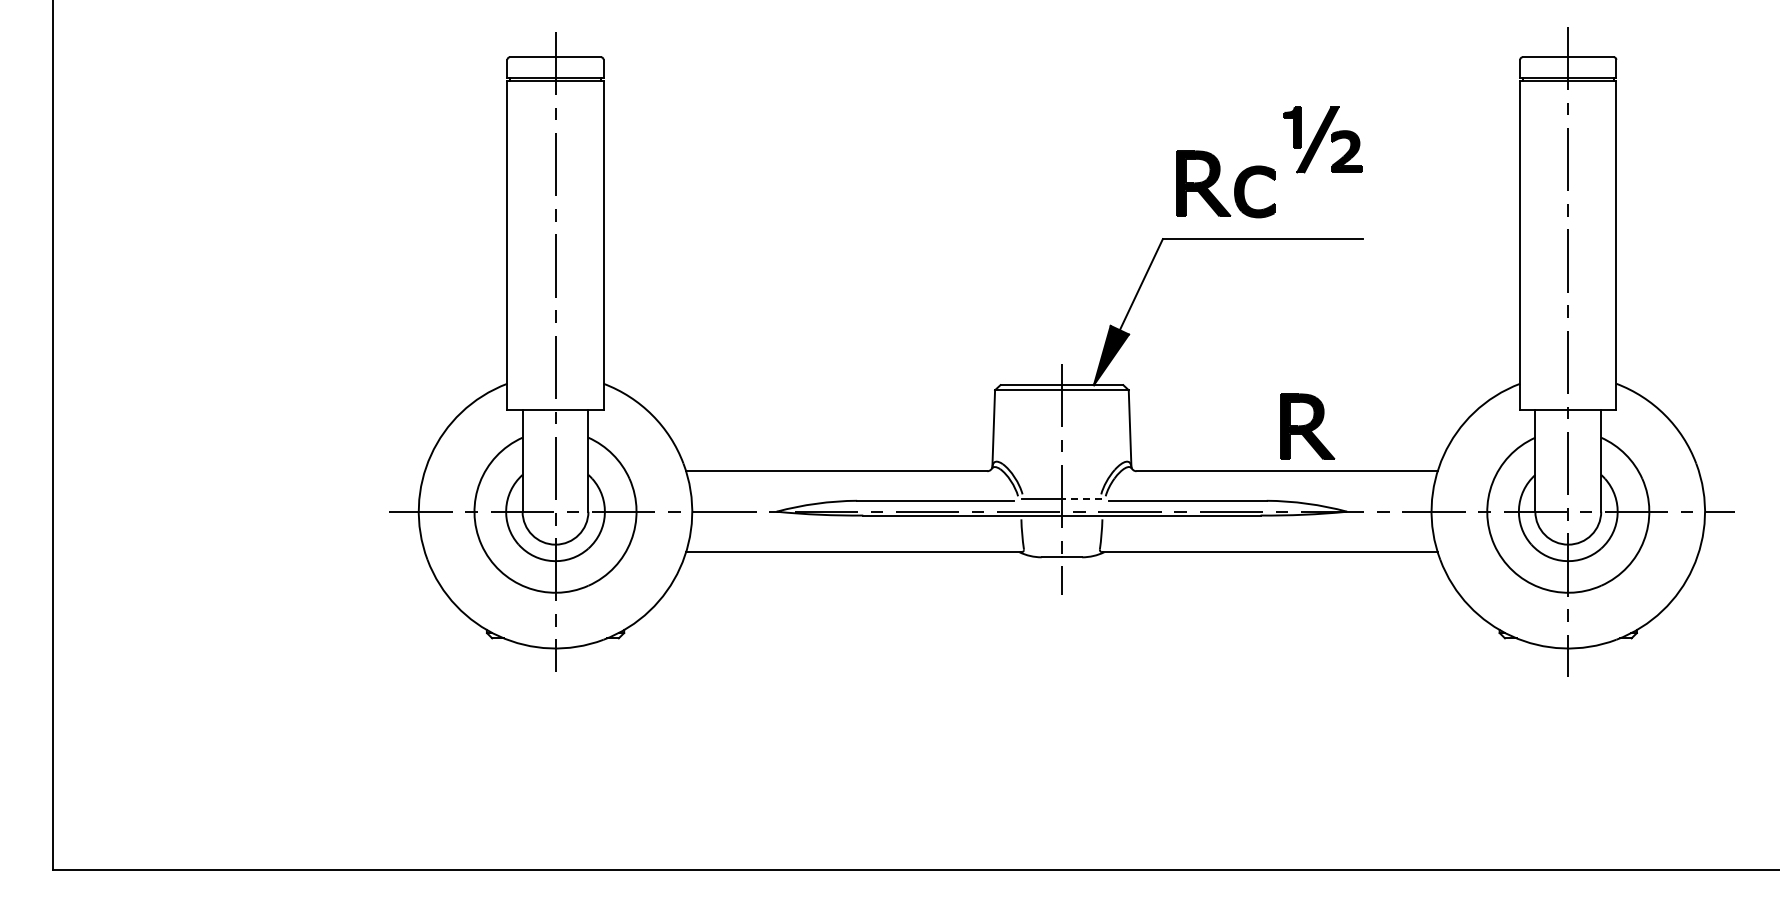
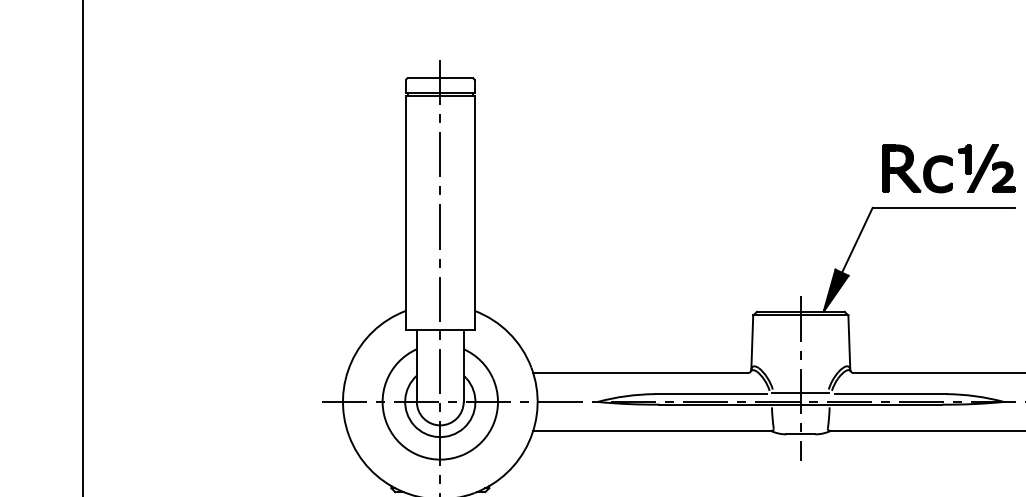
part: (1322, 139) -> (986, 168), moved
part: (1307, 426) -> (975, 341), removed
line: (1081, 499) -> (814, 393), dashed -> solid

